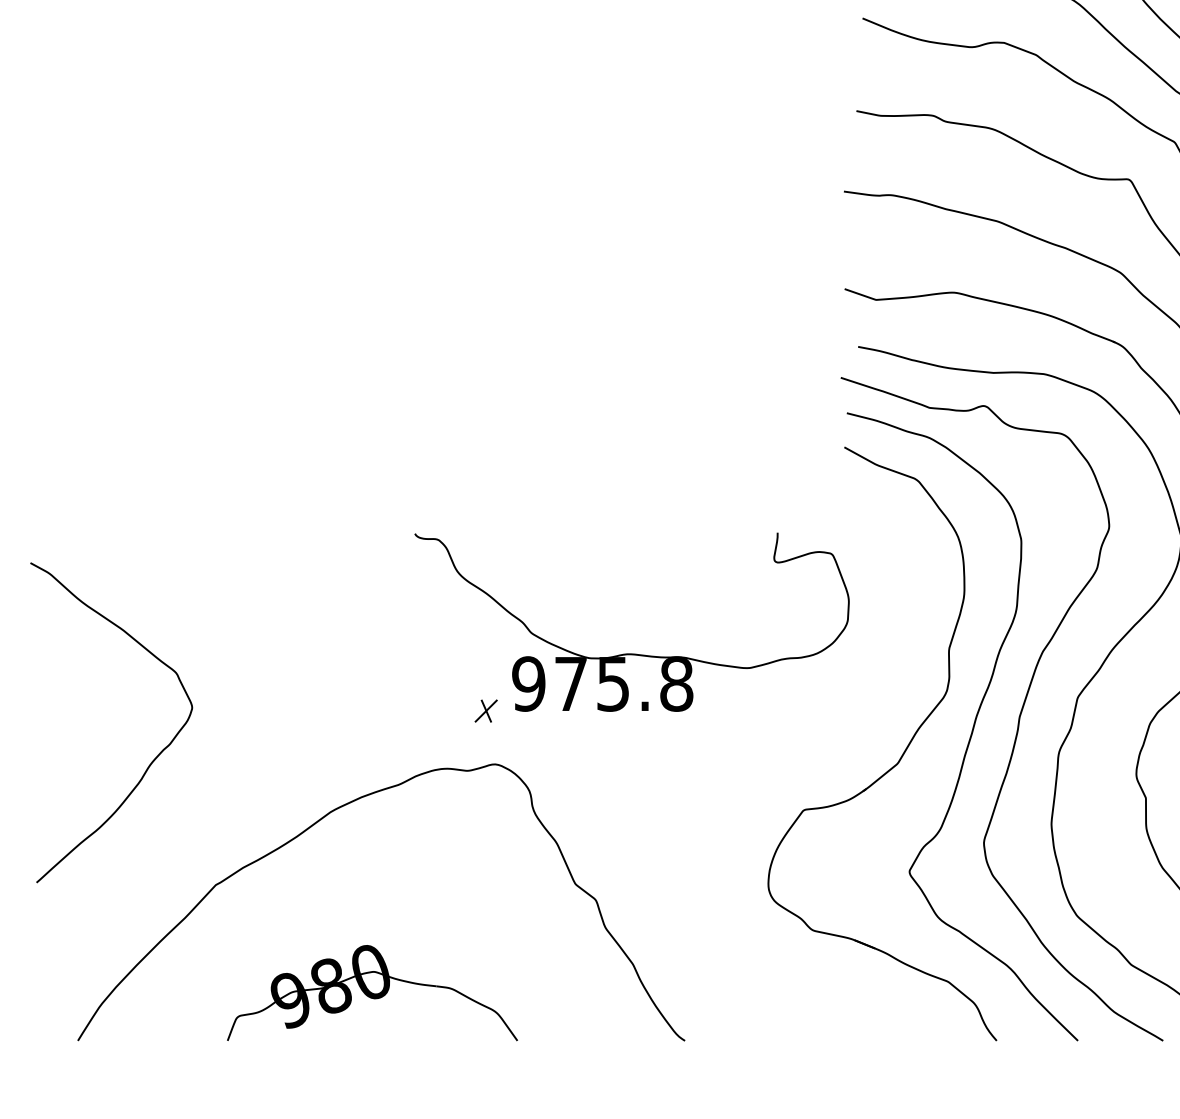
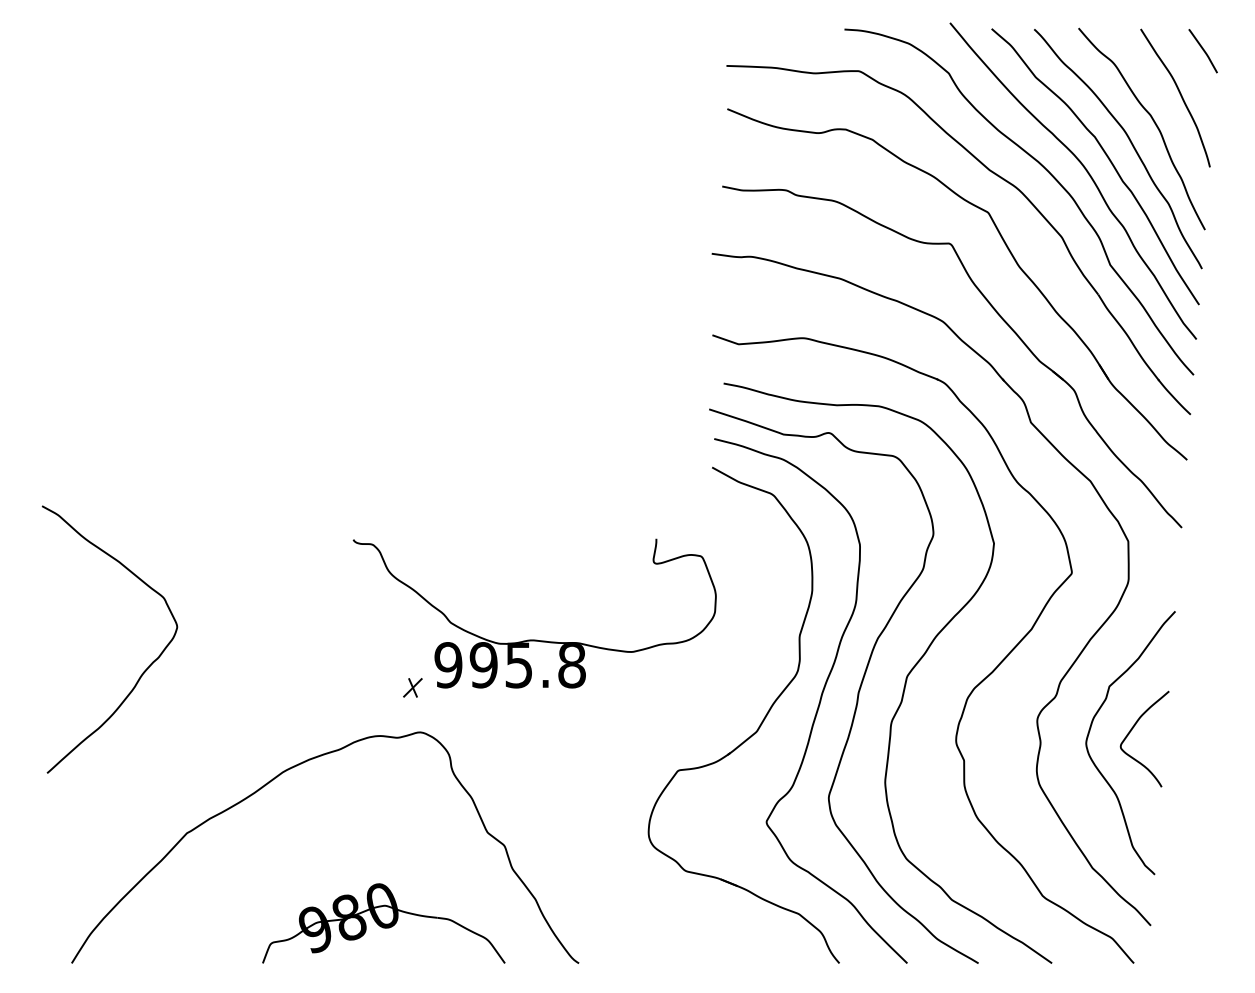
text: (570, 684) -> (483, 665), 975.8 -> 995.8
curve: (150, 762) -> (142, 672), moved
part: (372, 993) -> (383, 923), moved

